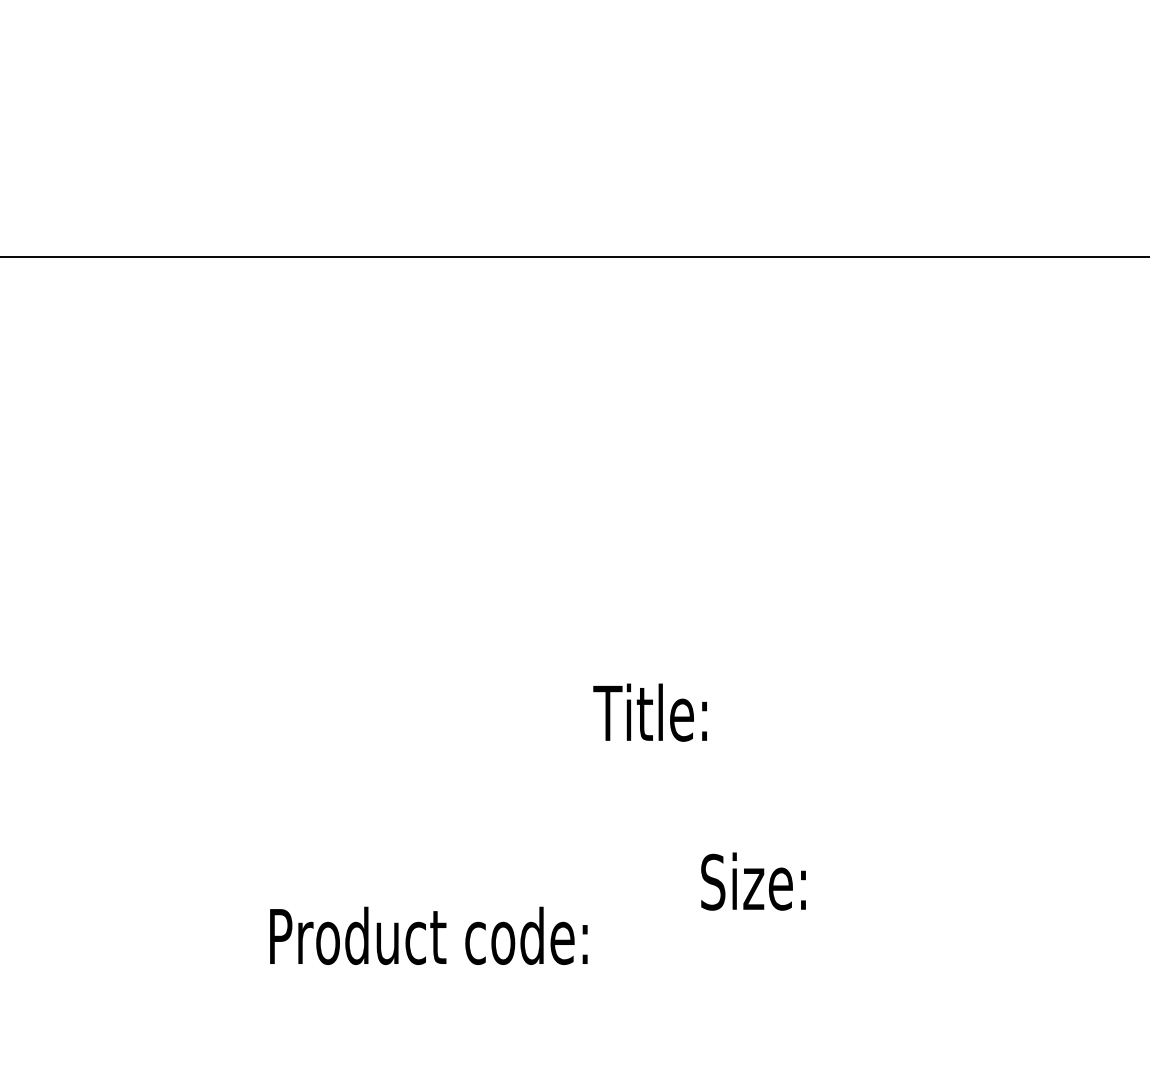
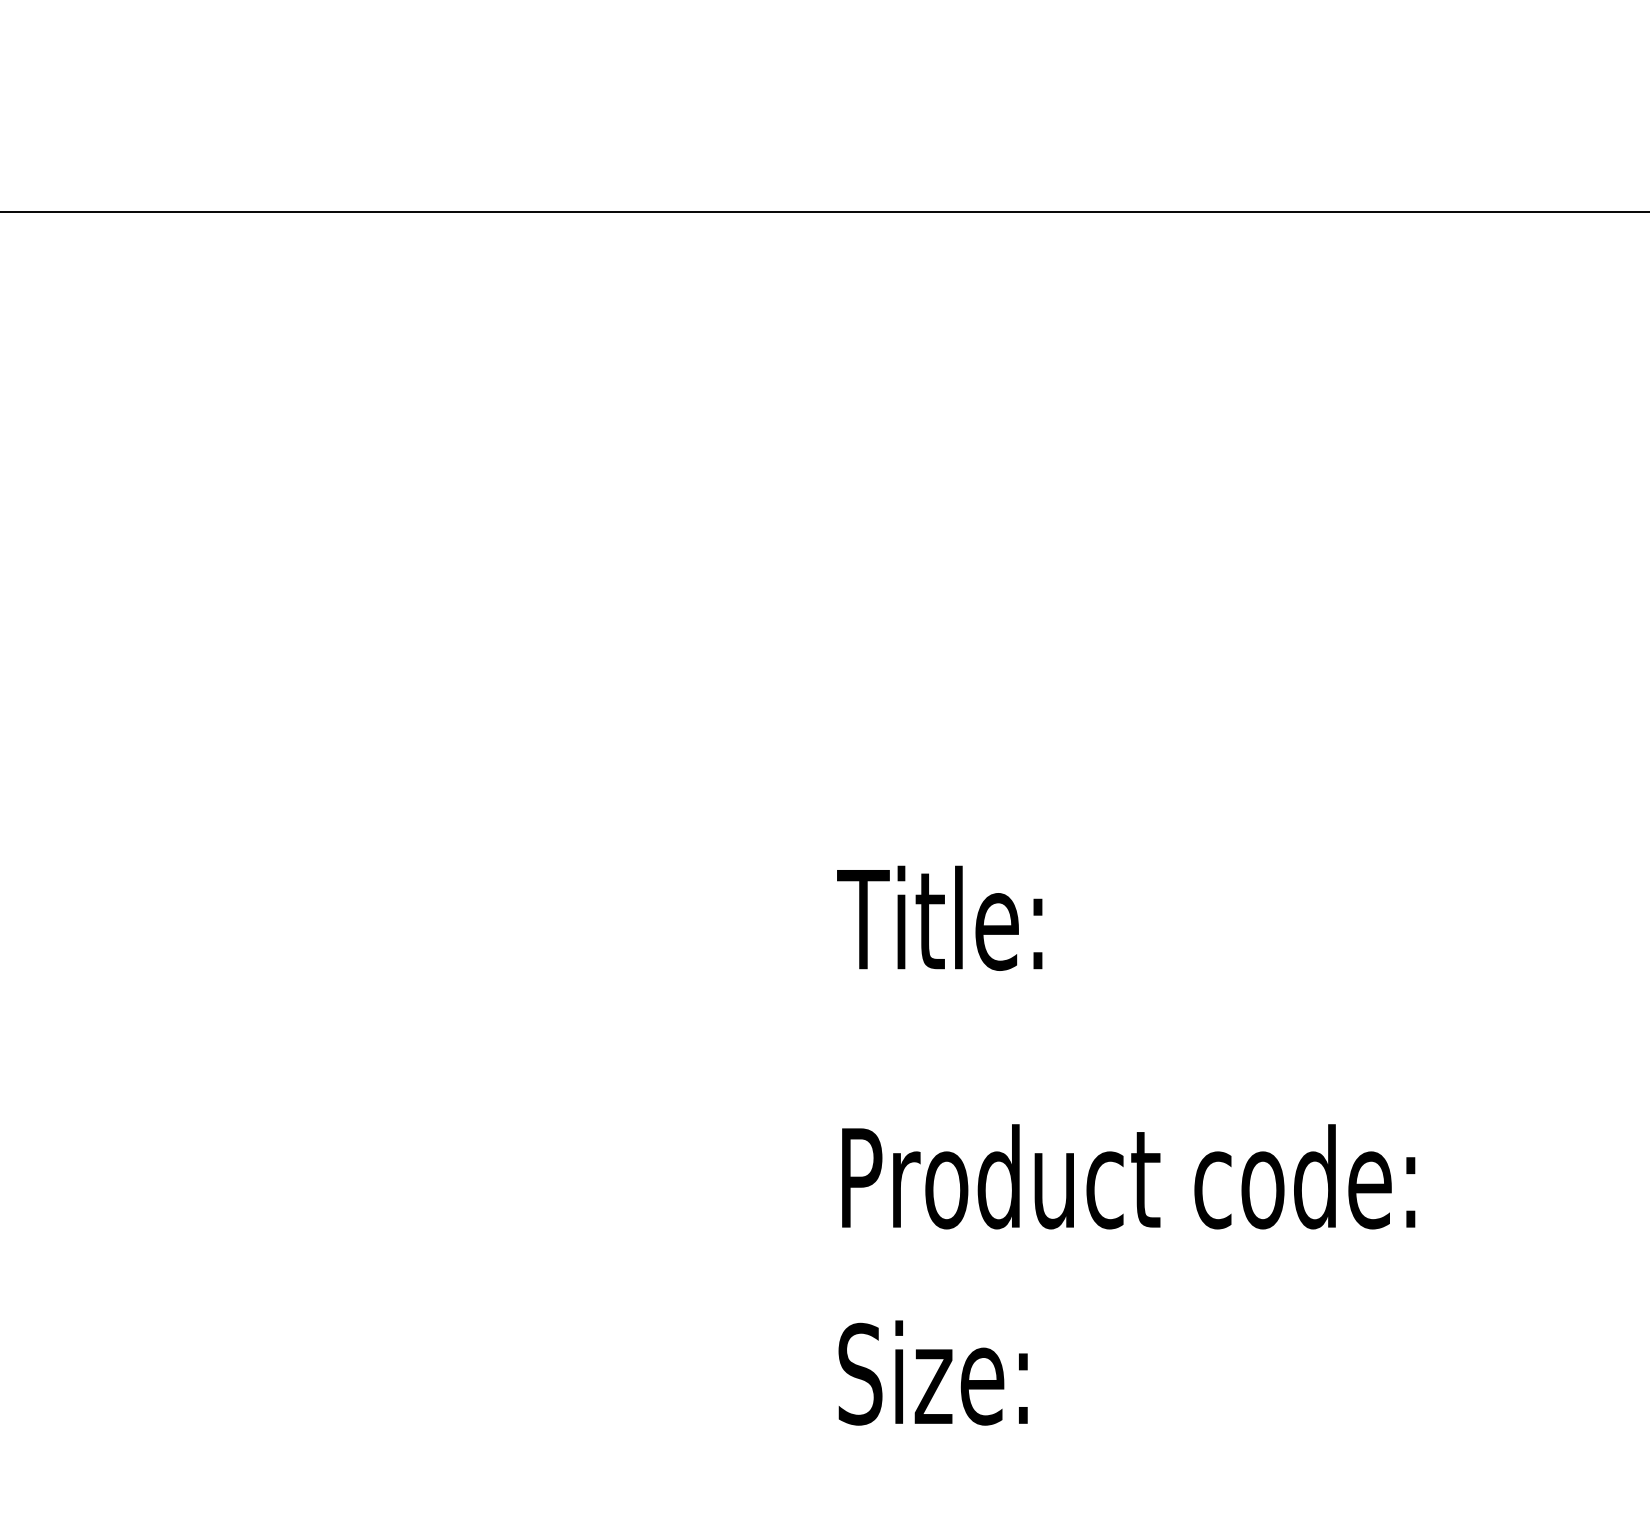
text: (649, 712) -> (938, 917), moved
text: (753, 881) -> (933, 1372), moved
text: (428, 935) -> (1128, 1176), moved

